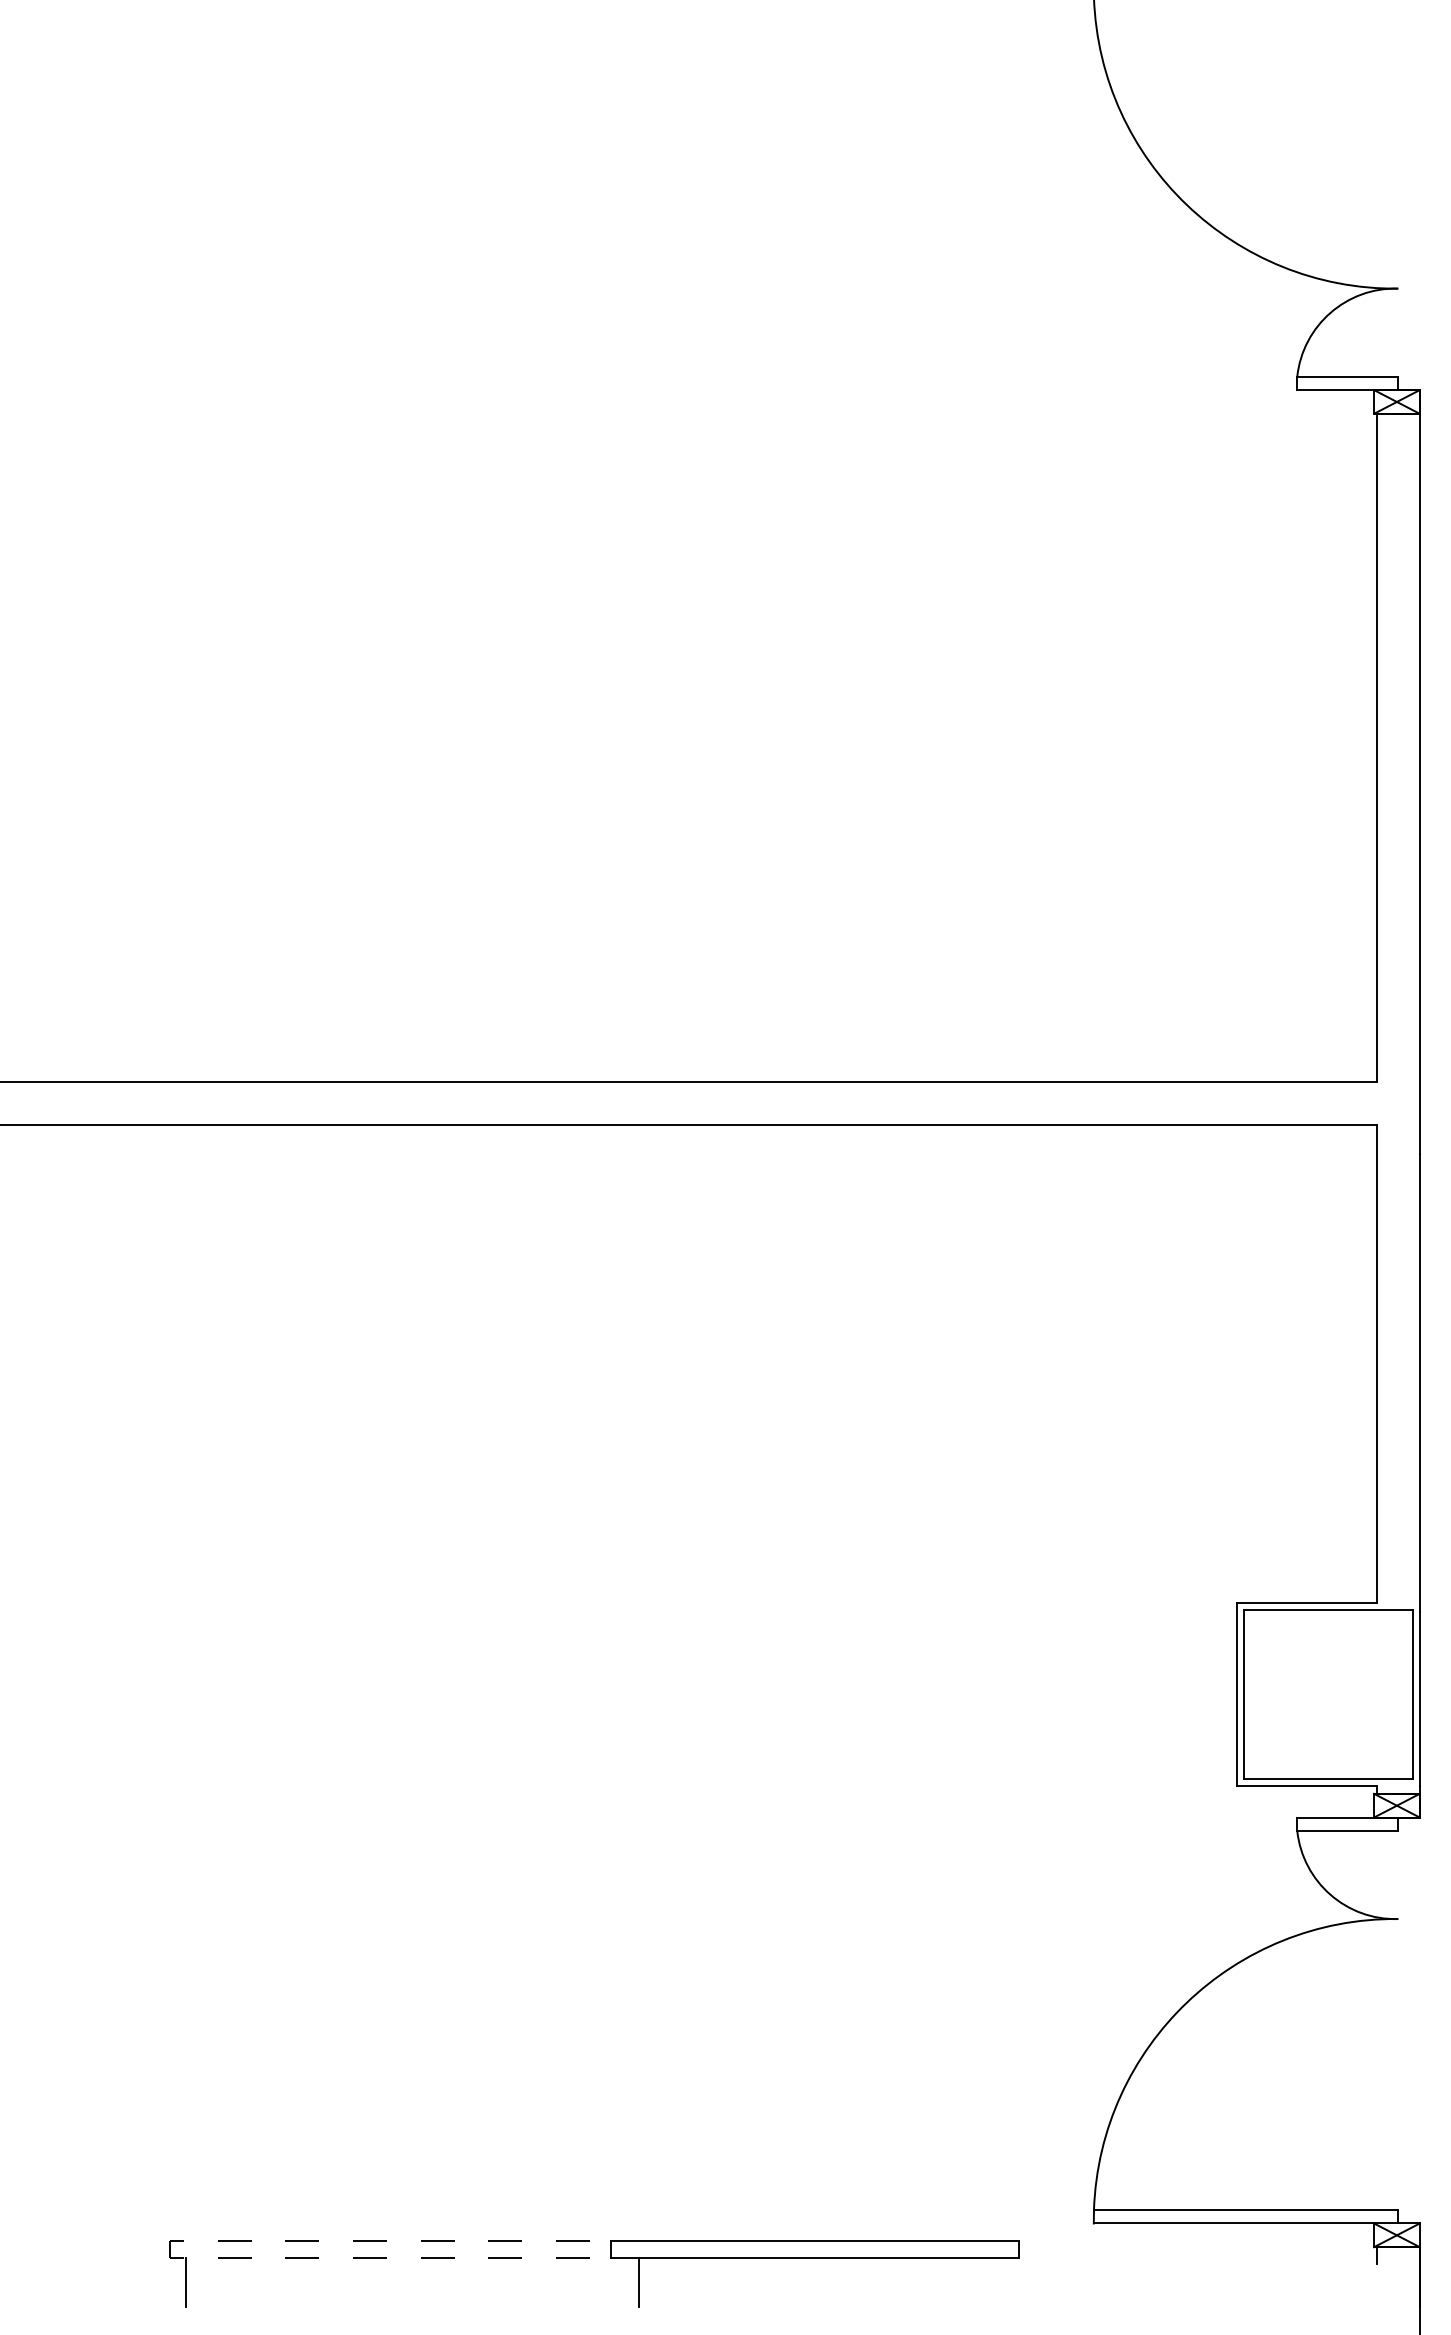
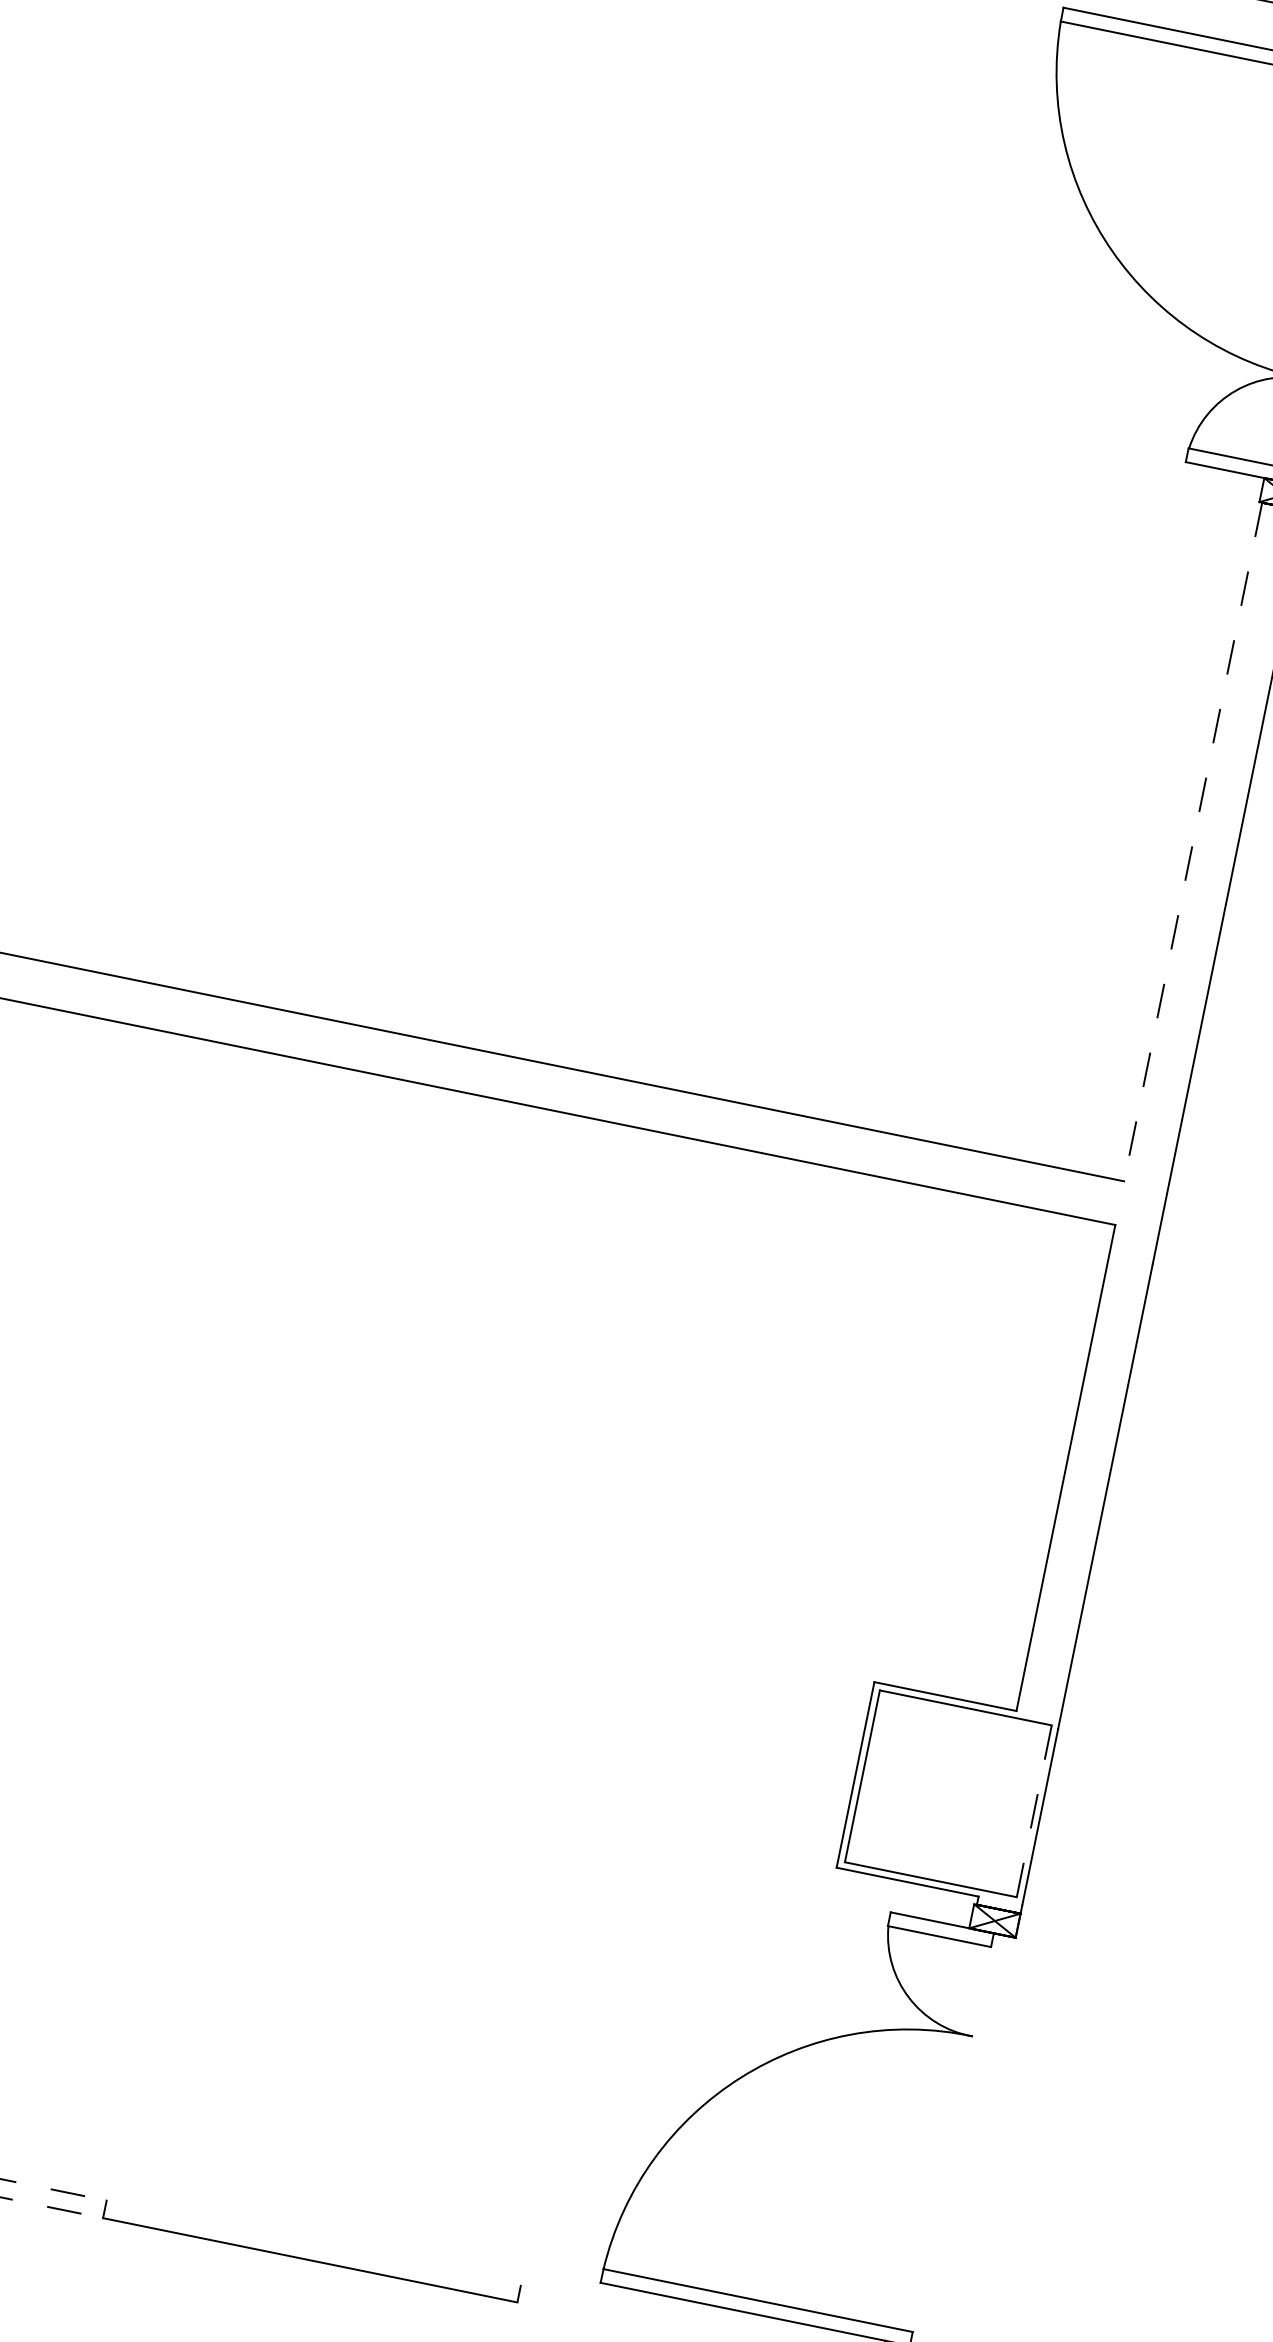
line: (1376, 747) -> (1192, 841), solid -> dashed
line: (1413, 1694) -> (1034, 1811), solid -> dashed
line: (814, 2240) -> (313, 2242), removed
line: (639, 2282) -> (126, 2248), removed

